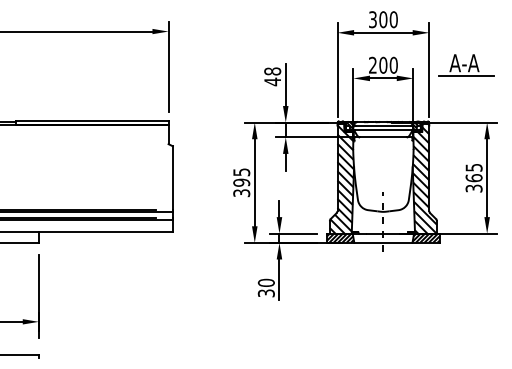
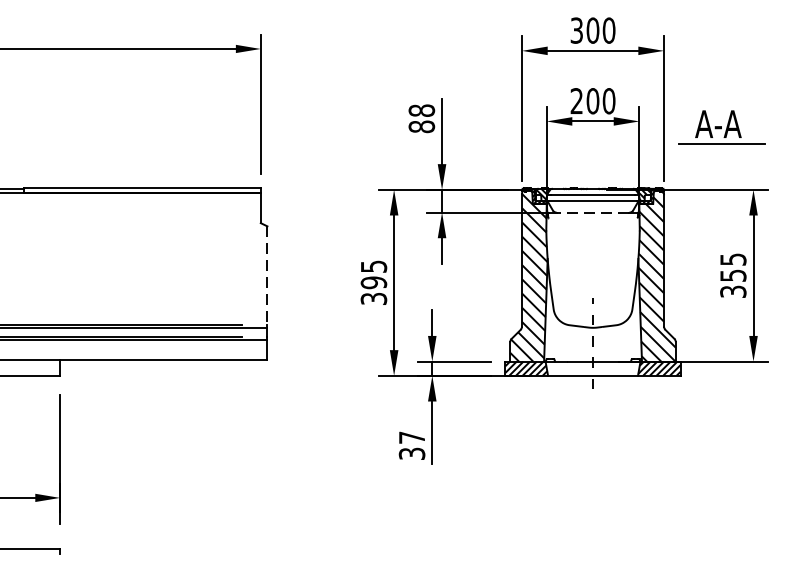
part: (466, 65) -> (721, 127), moved
text: (272, 81) -> (421, 126), 48 -> 88
line: (382, 137) -> (591, 212), solid -> dashed
line: (172, 178) -> (266, 276), solid -> dashed
text: (473, 178) -> (732, 276), 365 -> 355
text: (265, 282) -> (410, 437), 30 -> 37

